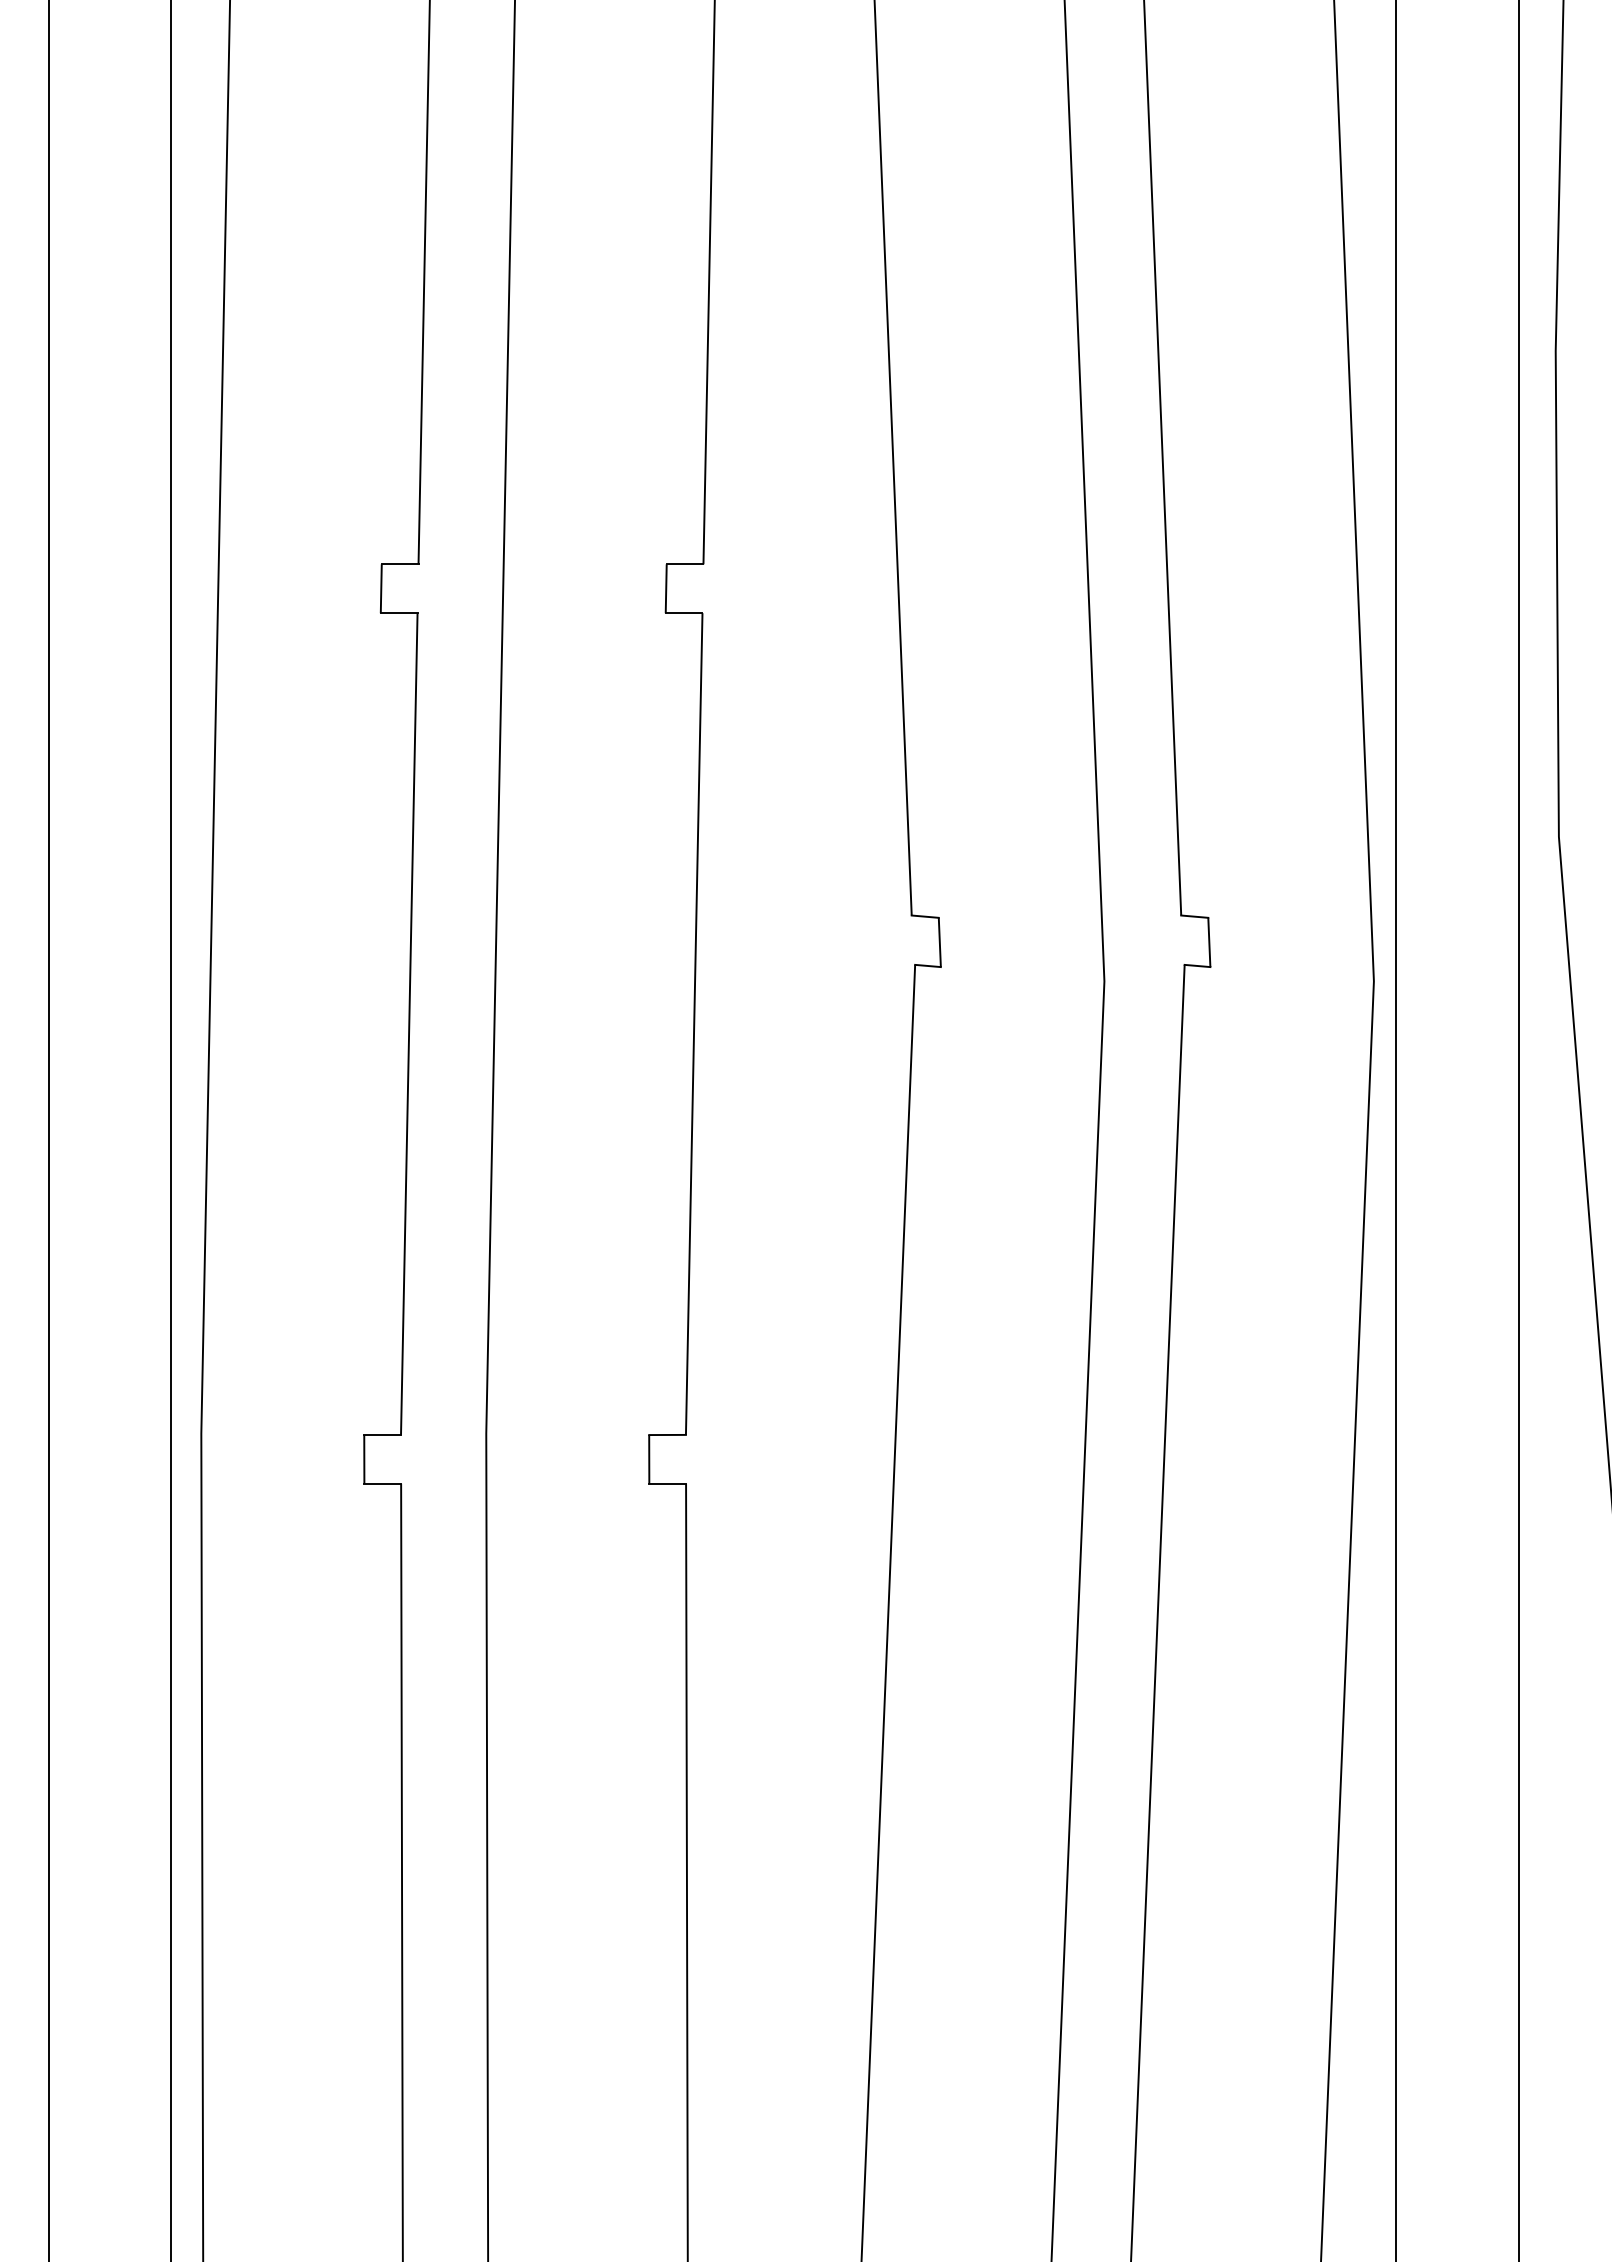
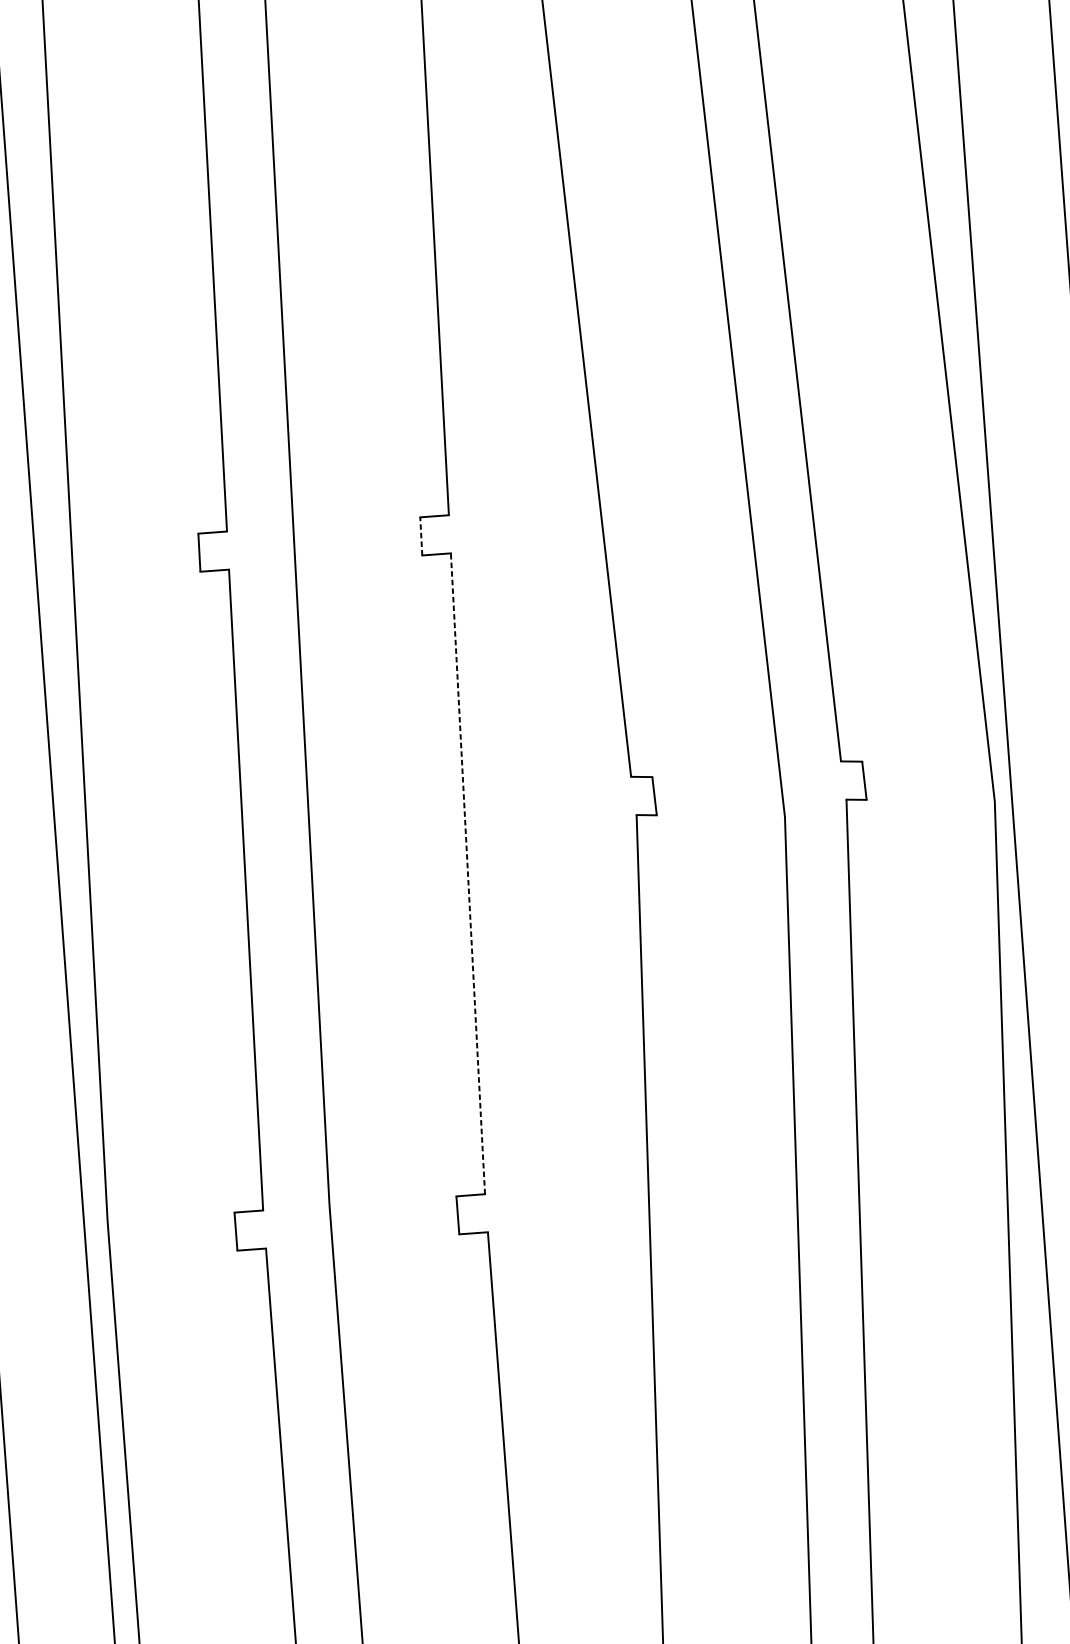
line: (666, 588) -> (421, 536), solid -> dashed
line: (694, 1024) -> (468, 874), solid -> dashed

